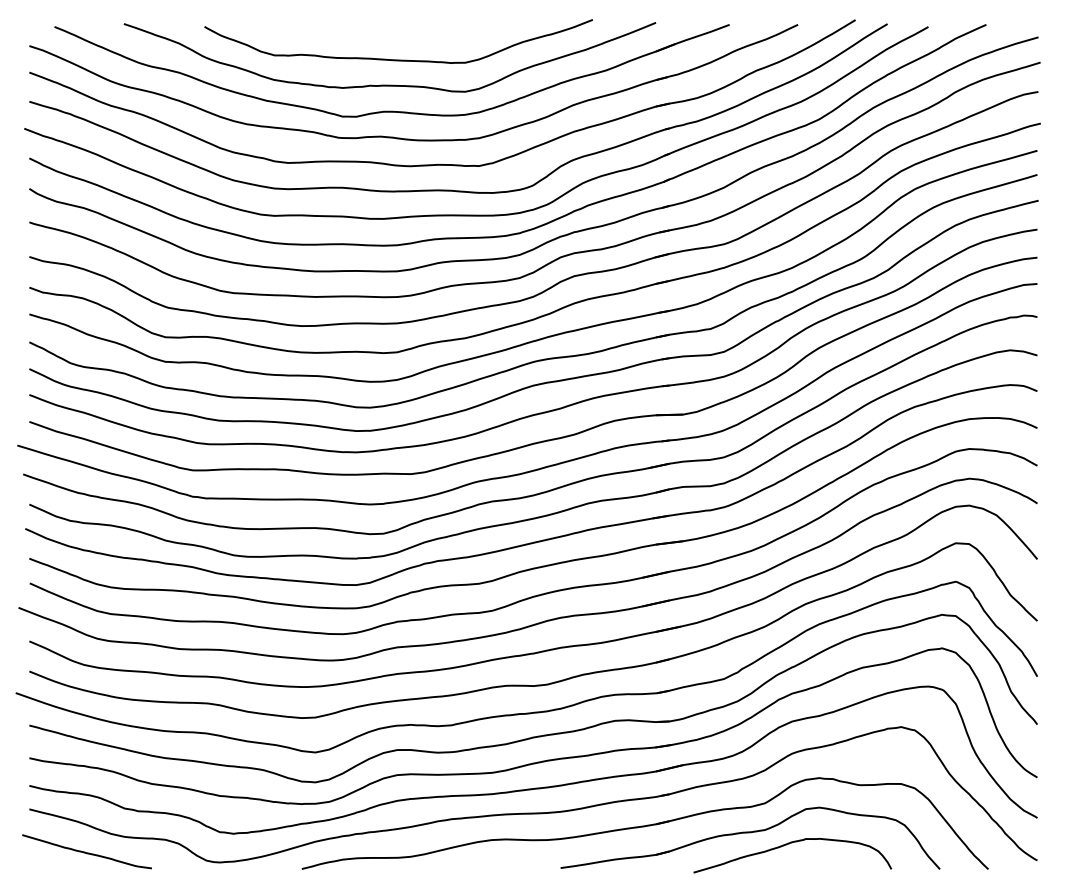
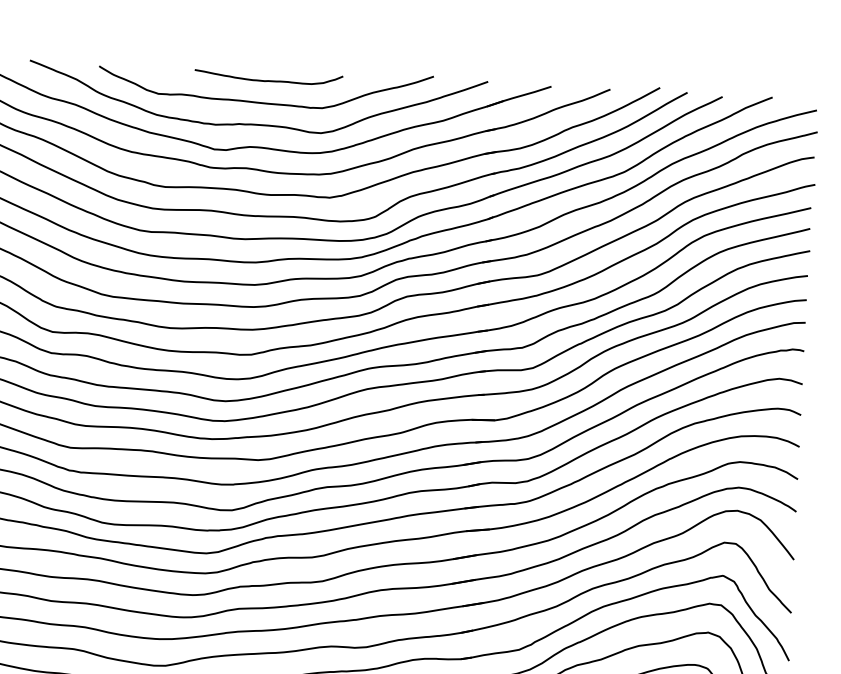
curve: (401, 33) -> (268, 80), added

